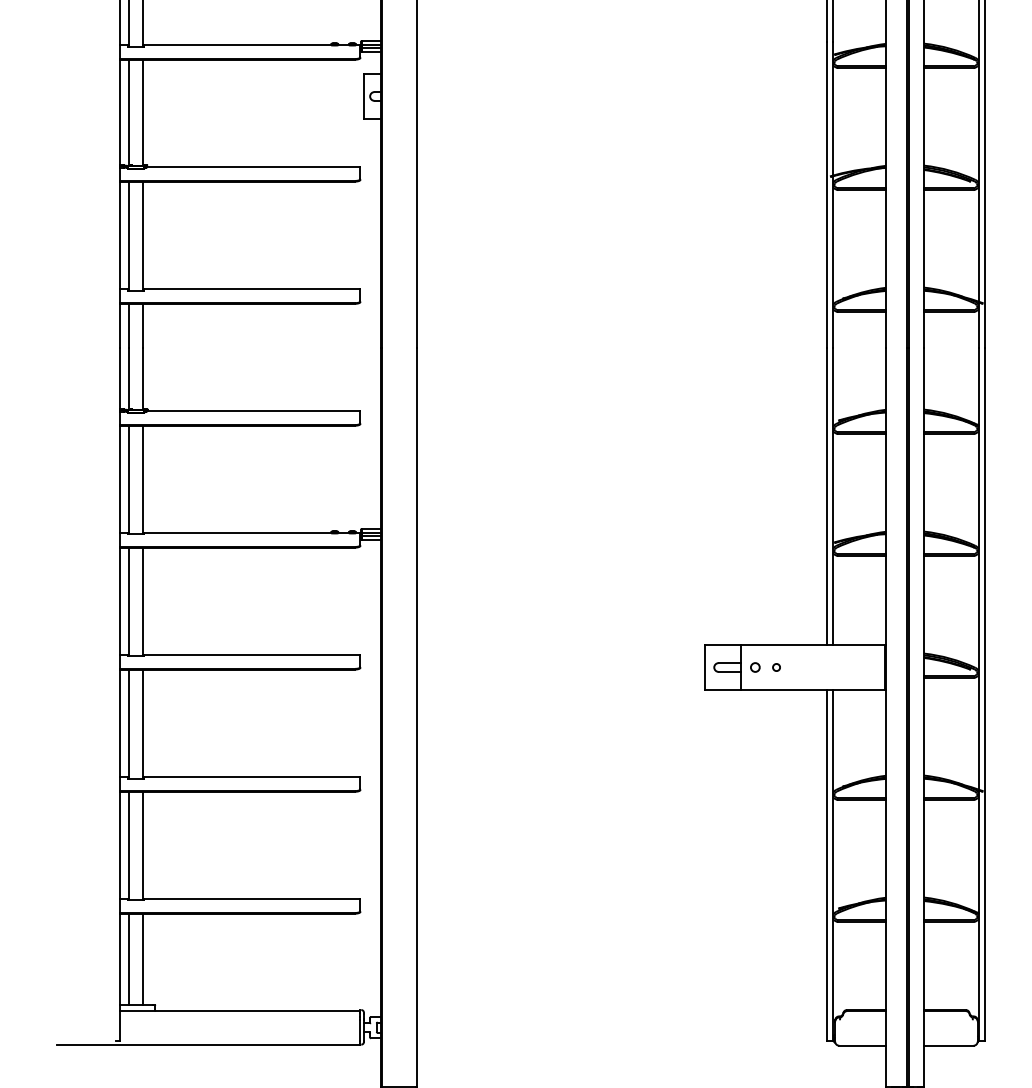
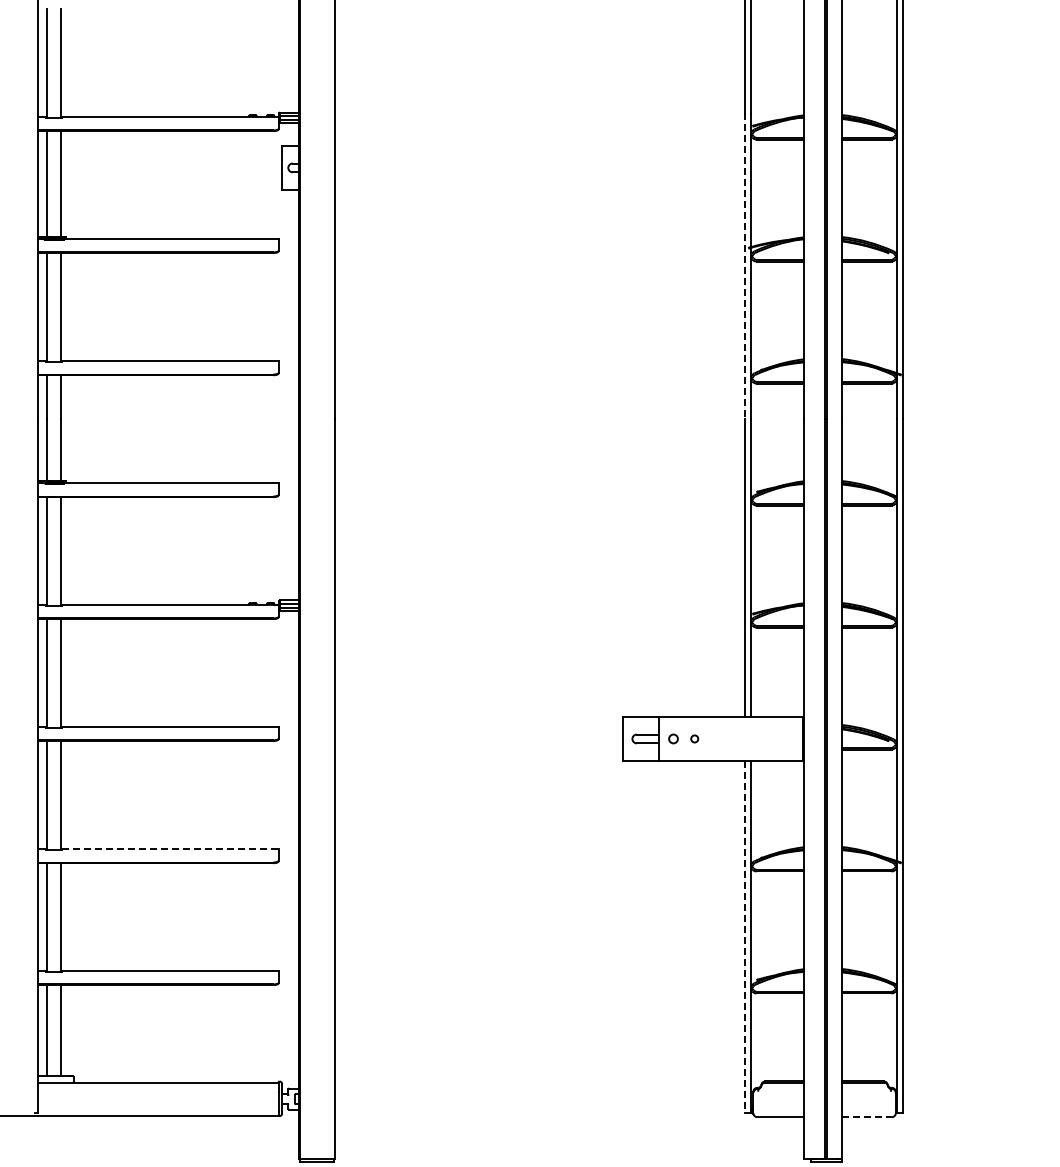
line: (826, 195) -> (744, 266), solid -> dashed
line: (252, 777) -> (170, 848), solid -> dashed
line: (826, 865) -> (744, 936), solid -> dashed
line: (948, 1046) -> (866, 1117), solid -> dashed

